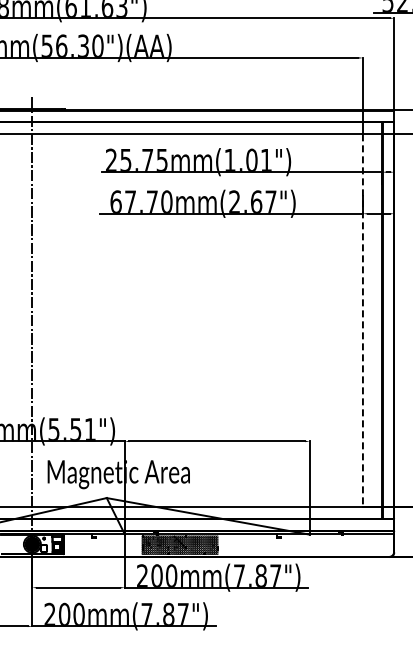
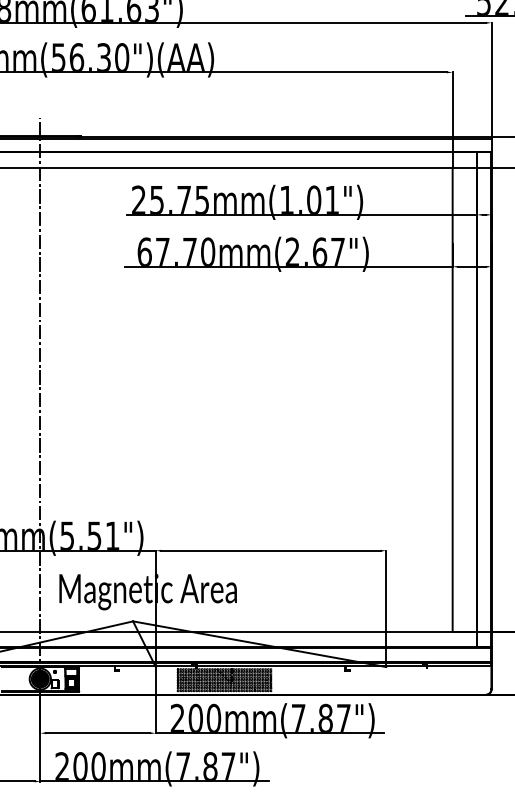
line: (362, 320) -> (452, 399), dashed -> solid

